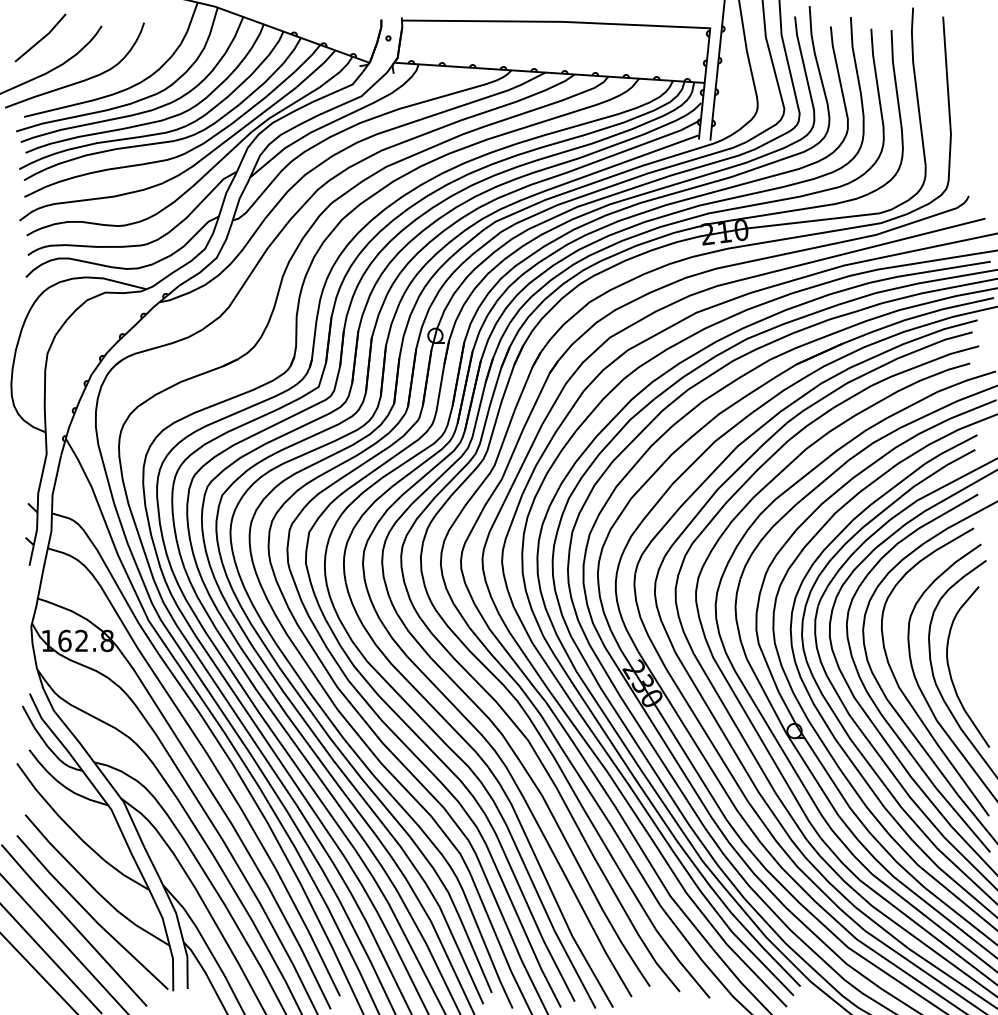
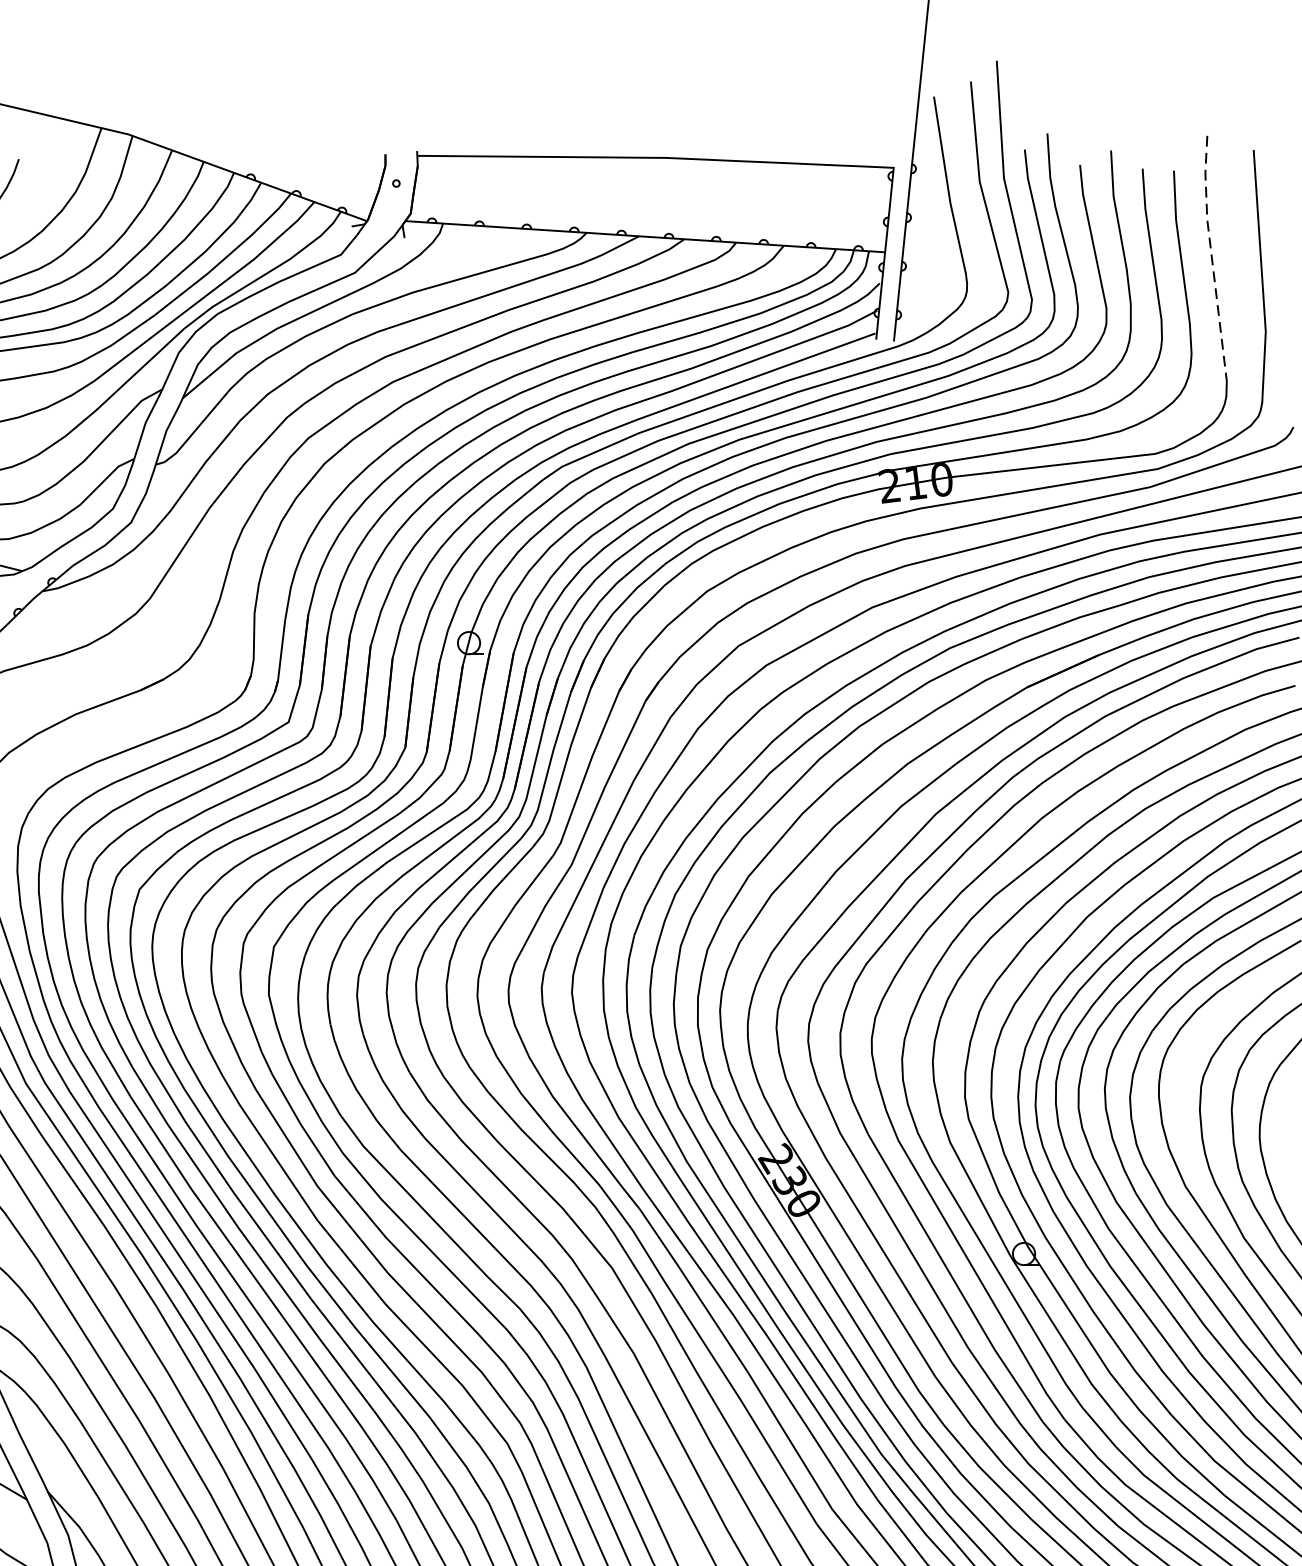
line: (916, 85) -> (1212, 256), solid -> dashed

